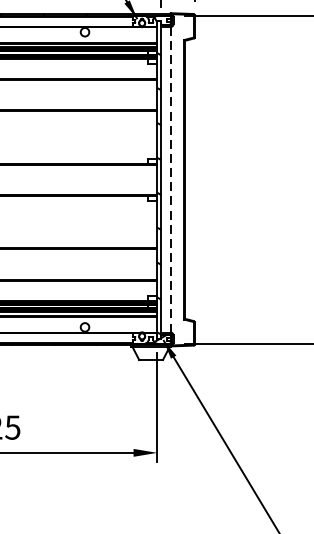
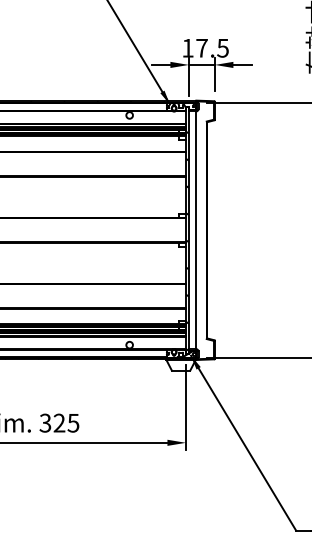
line: (170, 180) -> (196, 230), dashed -> solid

